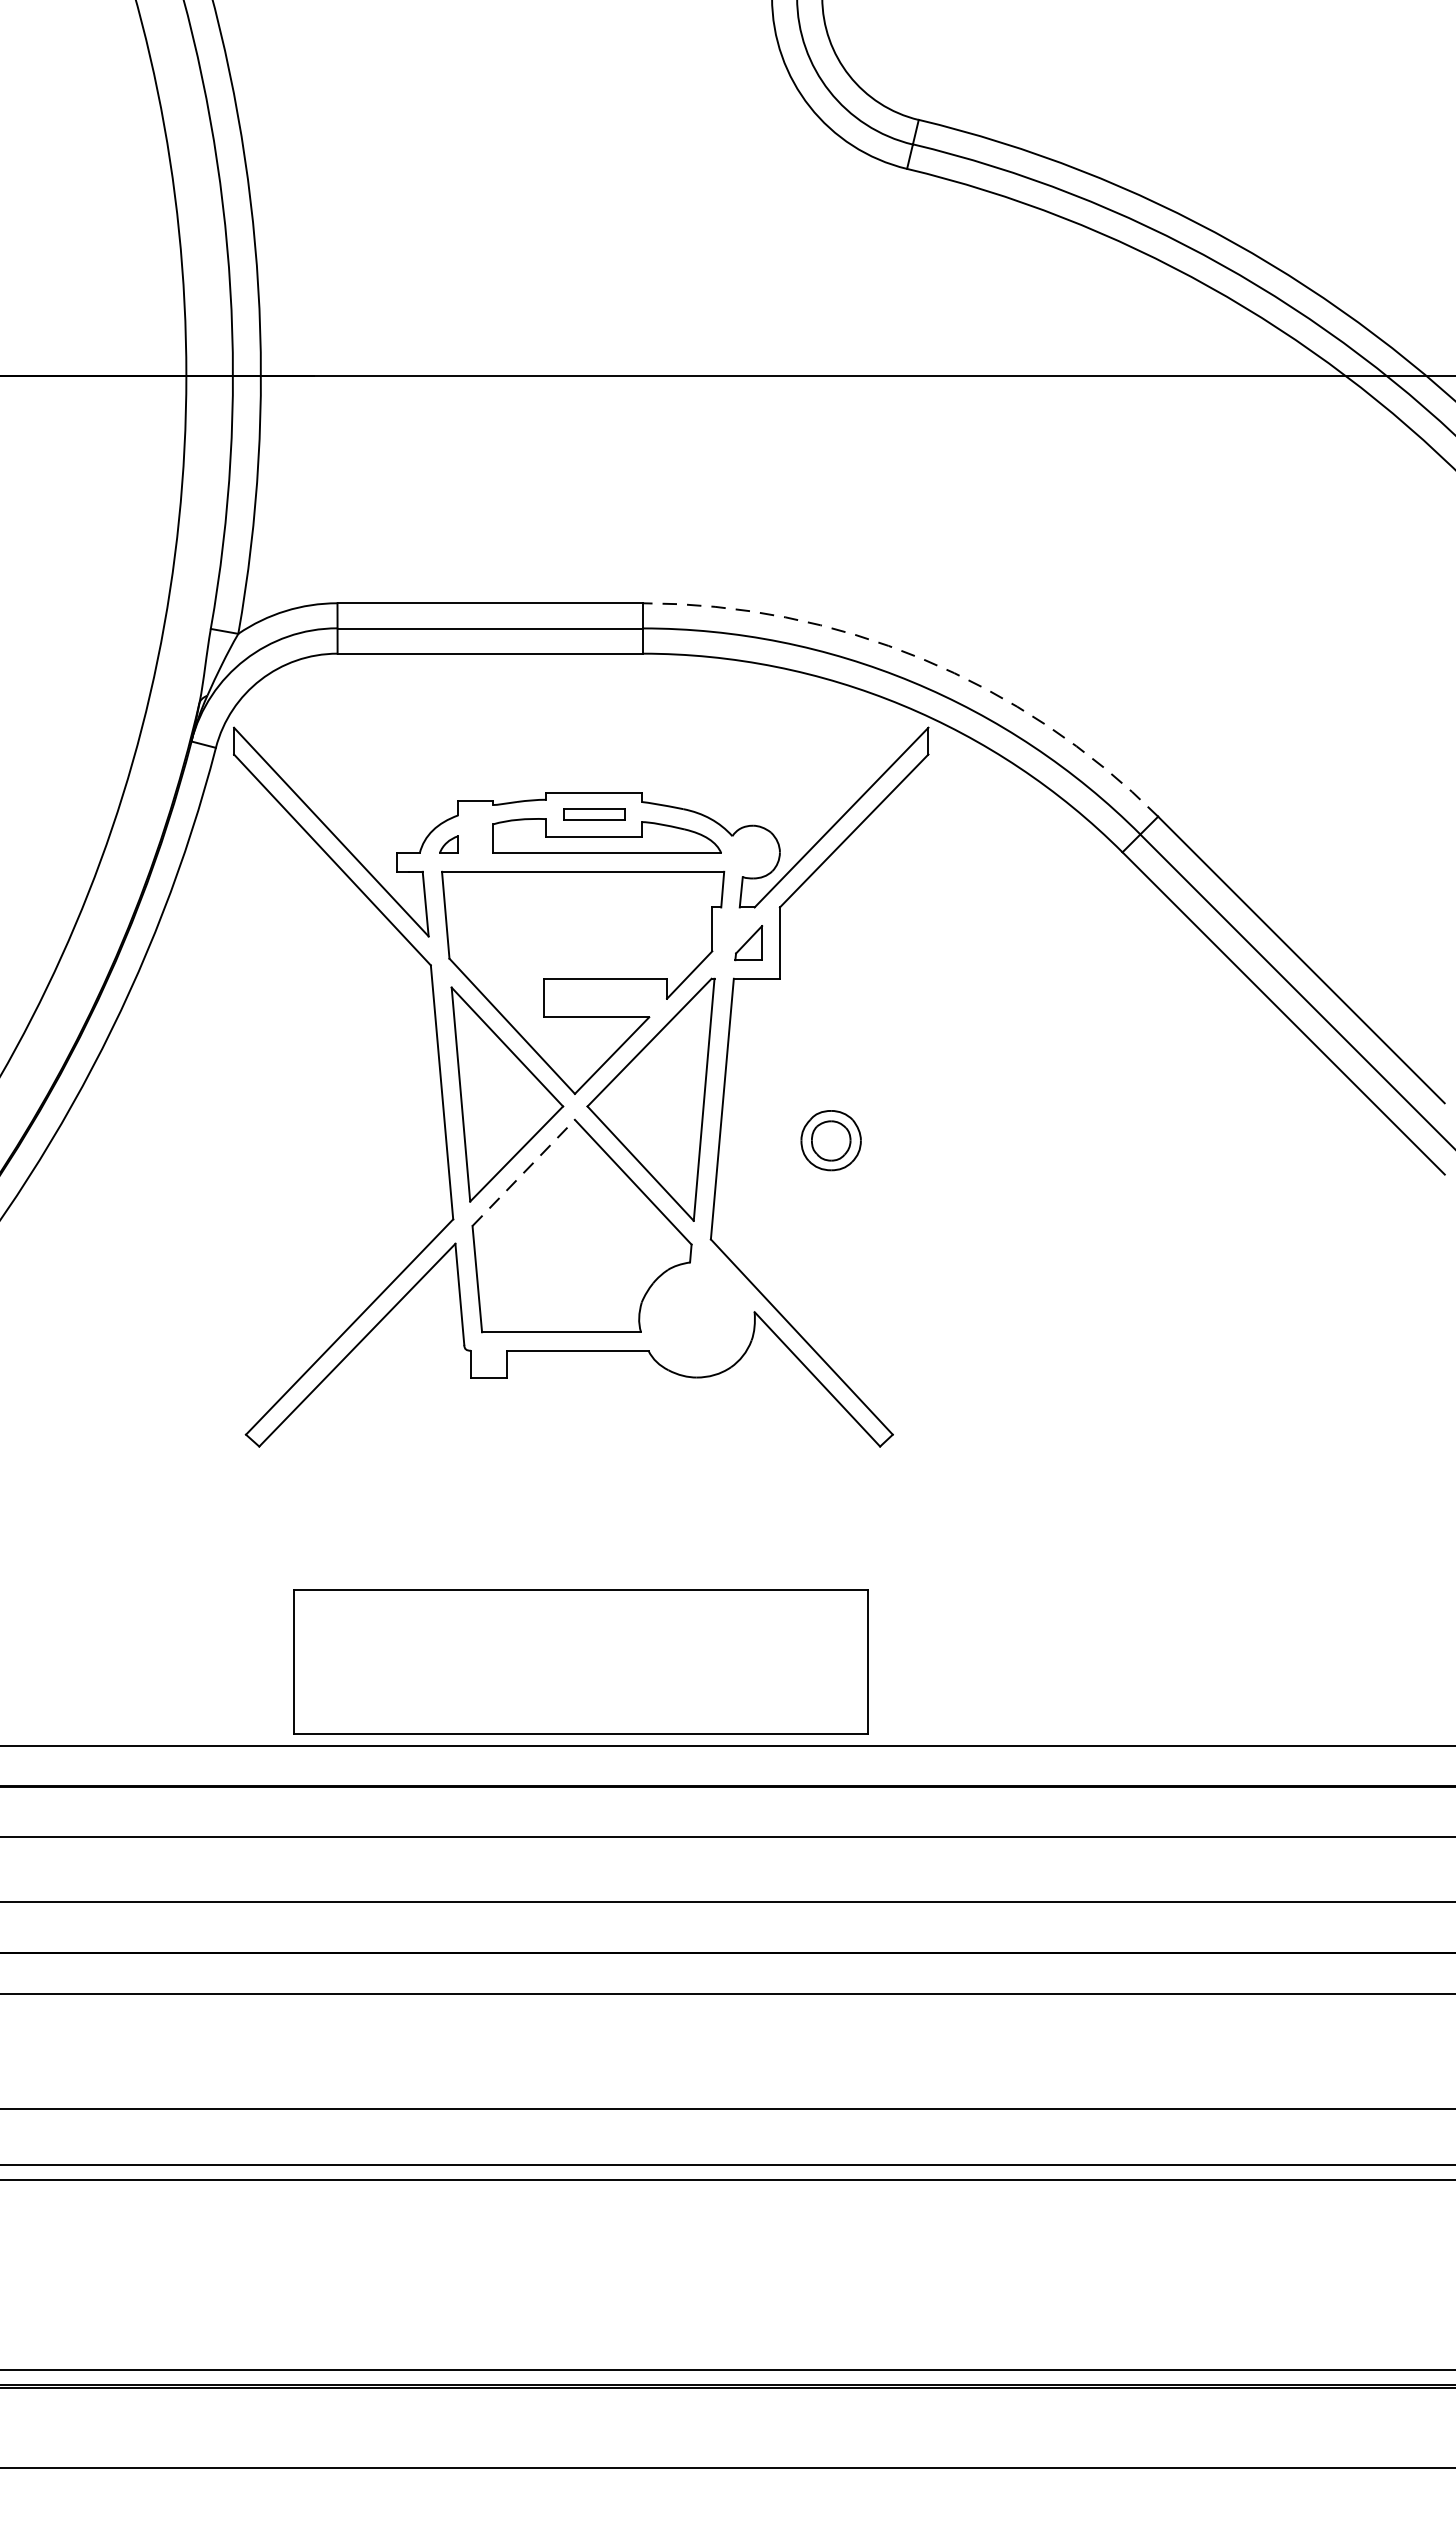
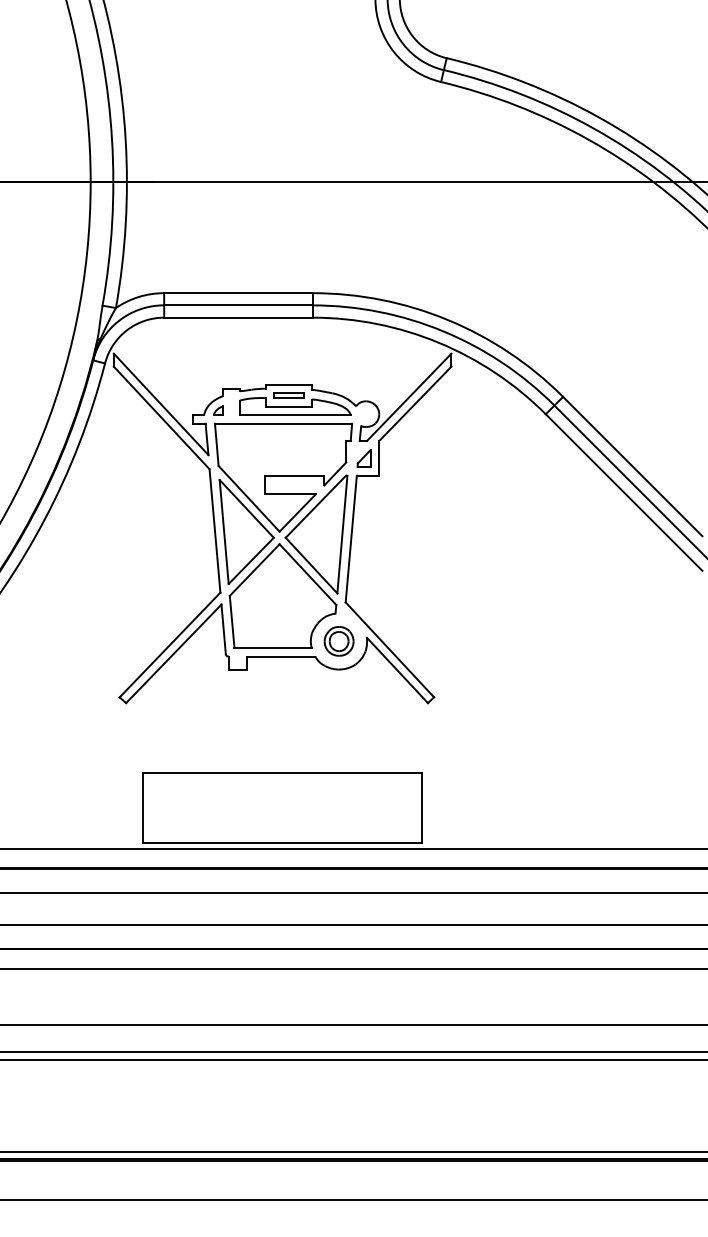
arc: (922, 659) -> (448, 320), dashed -> solid
part: (829, 1140) -> (338, 641), moved
line: (523, 1173) -> (254, 570), dashed -> solid

